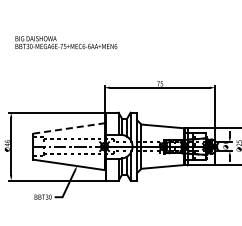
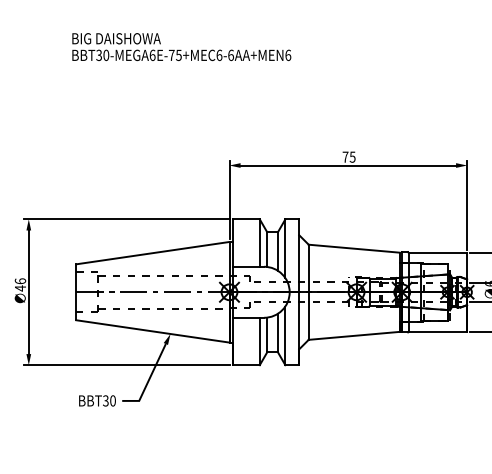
text: (66, 42) -> (182, 46), moved
line: (69, 128) -> (154, 253), dashed -> solid

